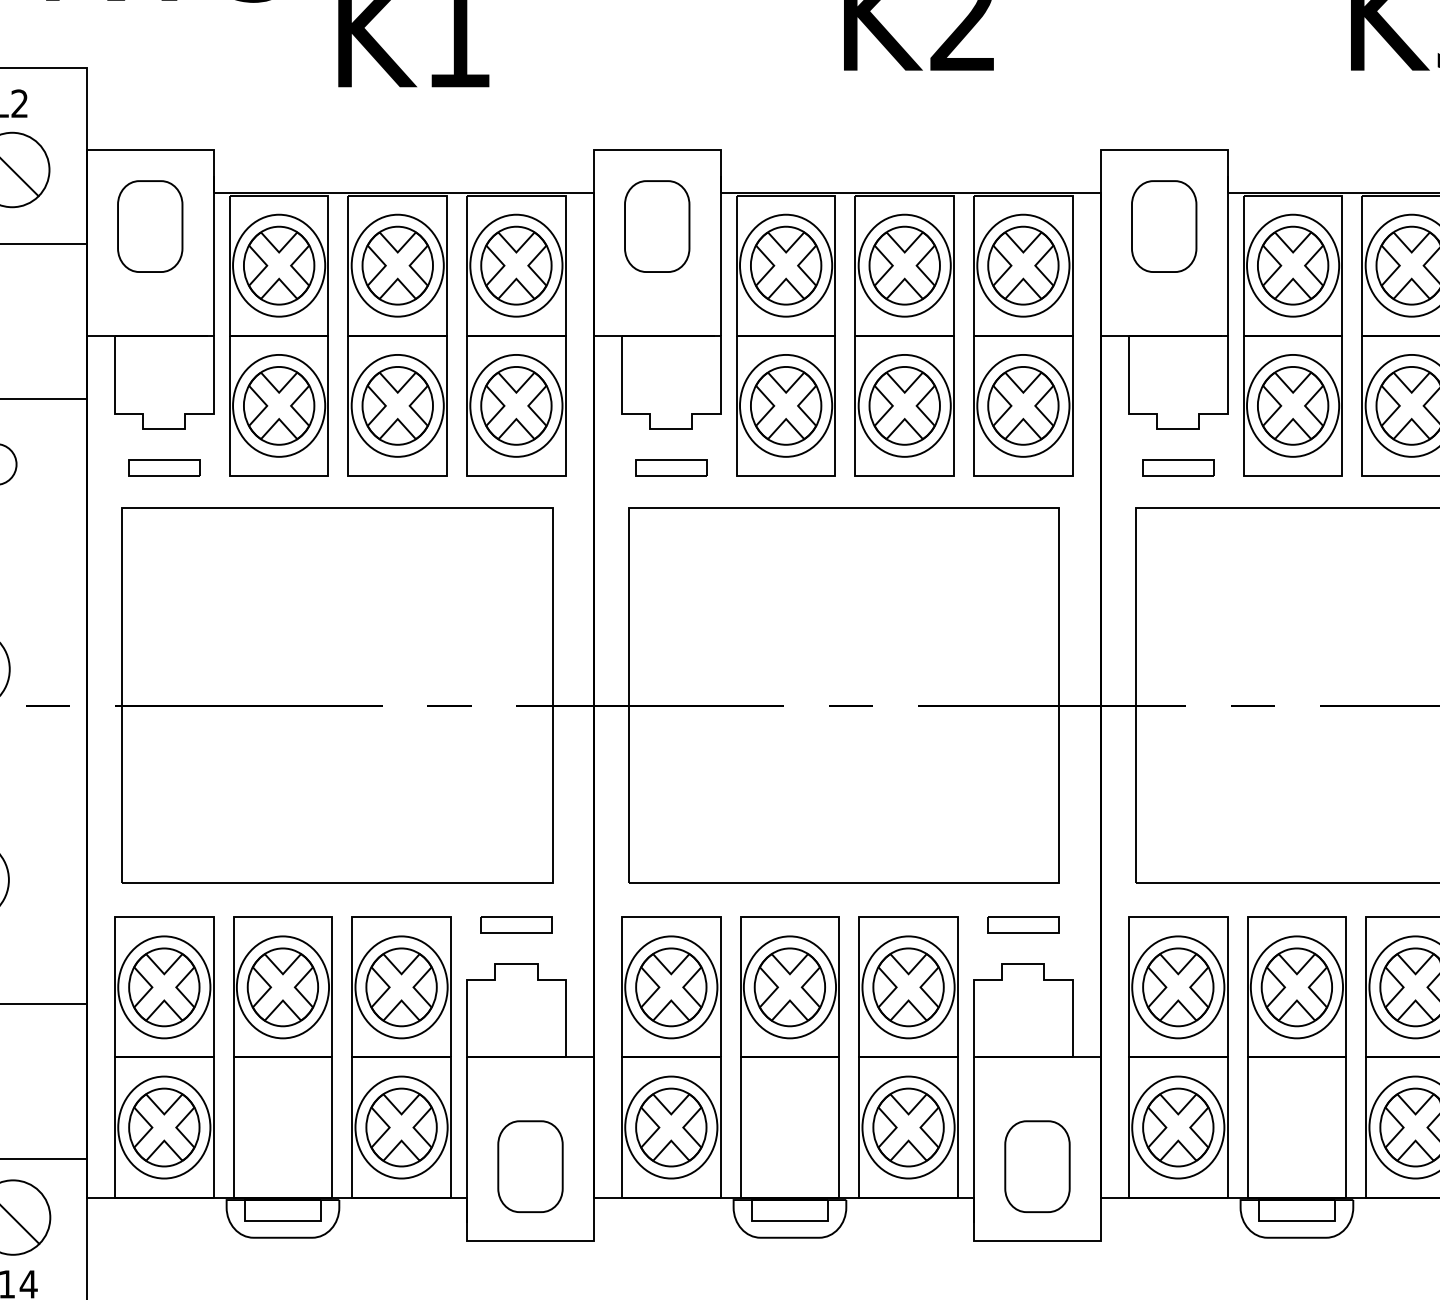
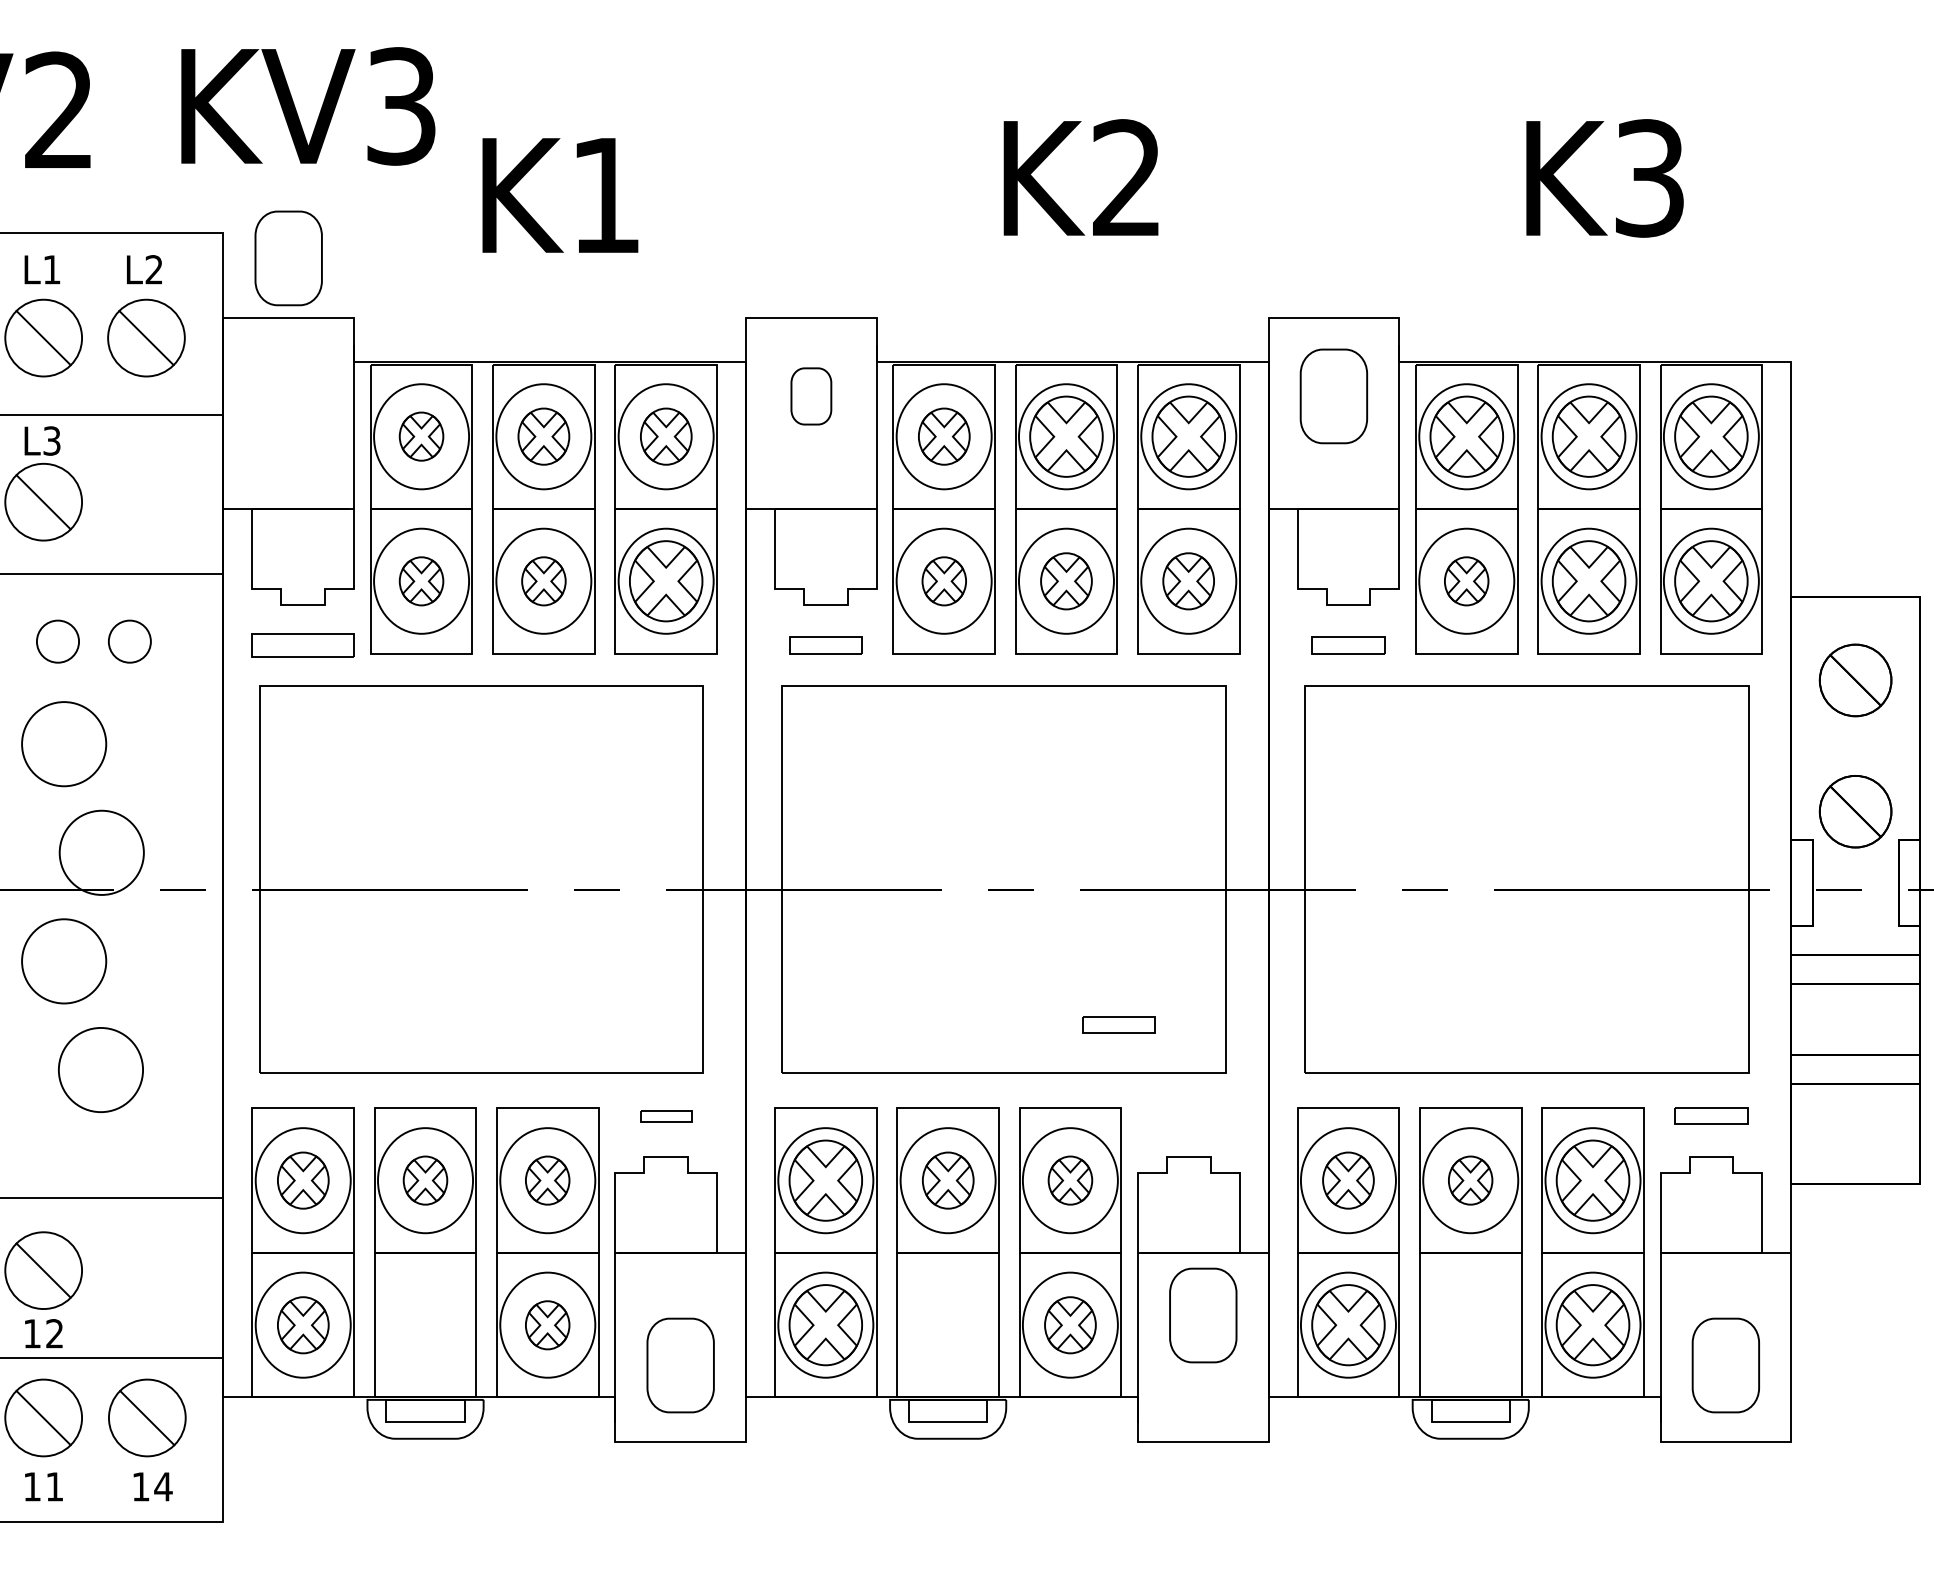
part: (150, 226) -> (288, 258), moved
part: (657, 226) -> (811, 396), size x0.6
part: (279, 265) -> (421, 436), size x0.6
part: (397, 265) -> (543, 436), size x0.7
part: (516, 265) -> (666, 436), size x0.7
part: (786, 265) -> (944, 436), size x0.7
part: (279, 406) -> (421, 581), size x0.6
part: (397, 406) -> (543, 581), size x0.6
part: (786, 406) -> (944, 581), size x0.6
part: (904, 406) -> (1066, 581), size x0.7
part: (1023, 406) -> (1188, 581), size x0.7
part: (1292, 406) -> (1466, 581), size x0.6
part: (164, 468) -> (303, 645), size x1.4
part: (515, 924) -> (665, 1115), size x0.7
part: (1023, 924) -> (1118, 1024), moved
part: (164, 987) -> (303, 1180), size x0.7
part: (282, 987) -> (425, 1180), size x0.6
part: (401, 987) -> (547, 1180), size x0.6
part: (790, 987) -> (948, 1180), size x0.7
part: (908, 987) -> (1070, 1180), size x0.6
part: (1178, 987) -> (1348, 1180), size x0.7
part: (1296, 987) -> (1470, 1180), size x0.6
part: (164, 1127) -> (303, 1325), size x0.7
part: (401, 1127) -> (547, 1325), size x0.6
part: (908, 1127) -> (1070, 1325), size x0.7
part: (1037, 1166) -> (1203, 1315), moved

